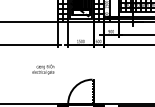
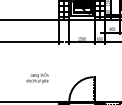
text: (43, 69) -> (37, 78), moved

